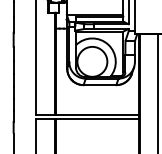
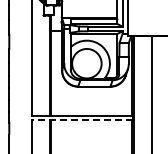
line: (87, 119) -> (82, 120), solid -> dashed

